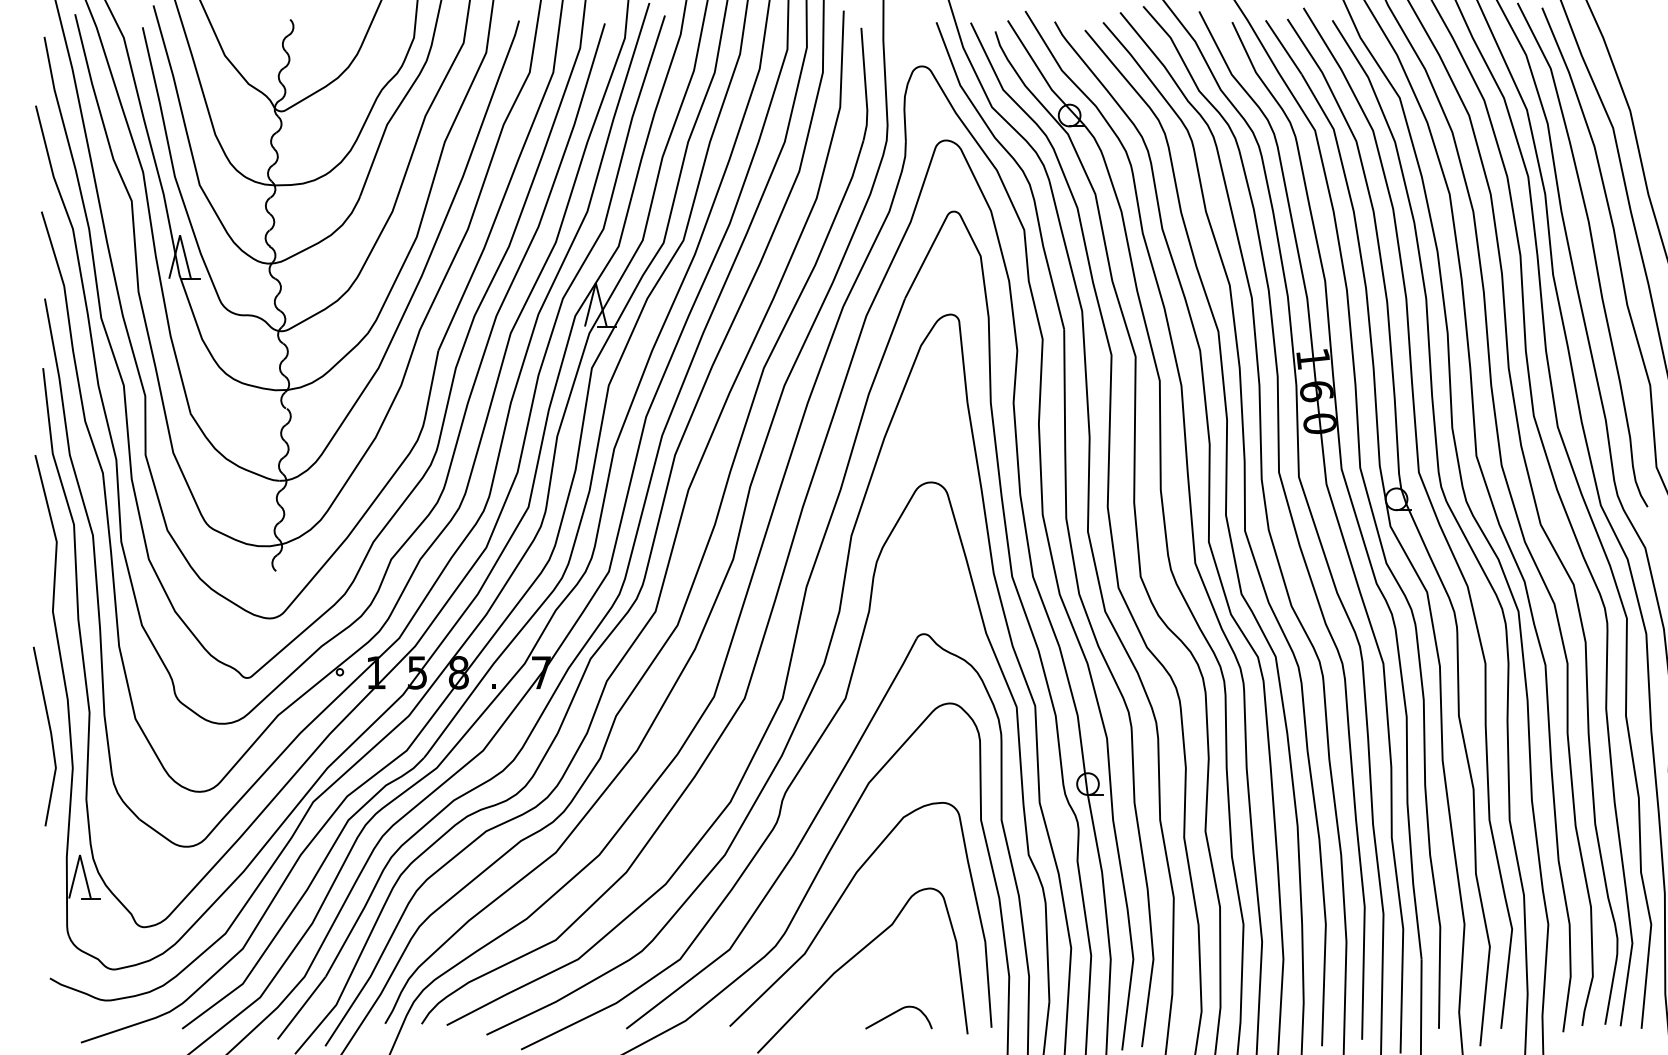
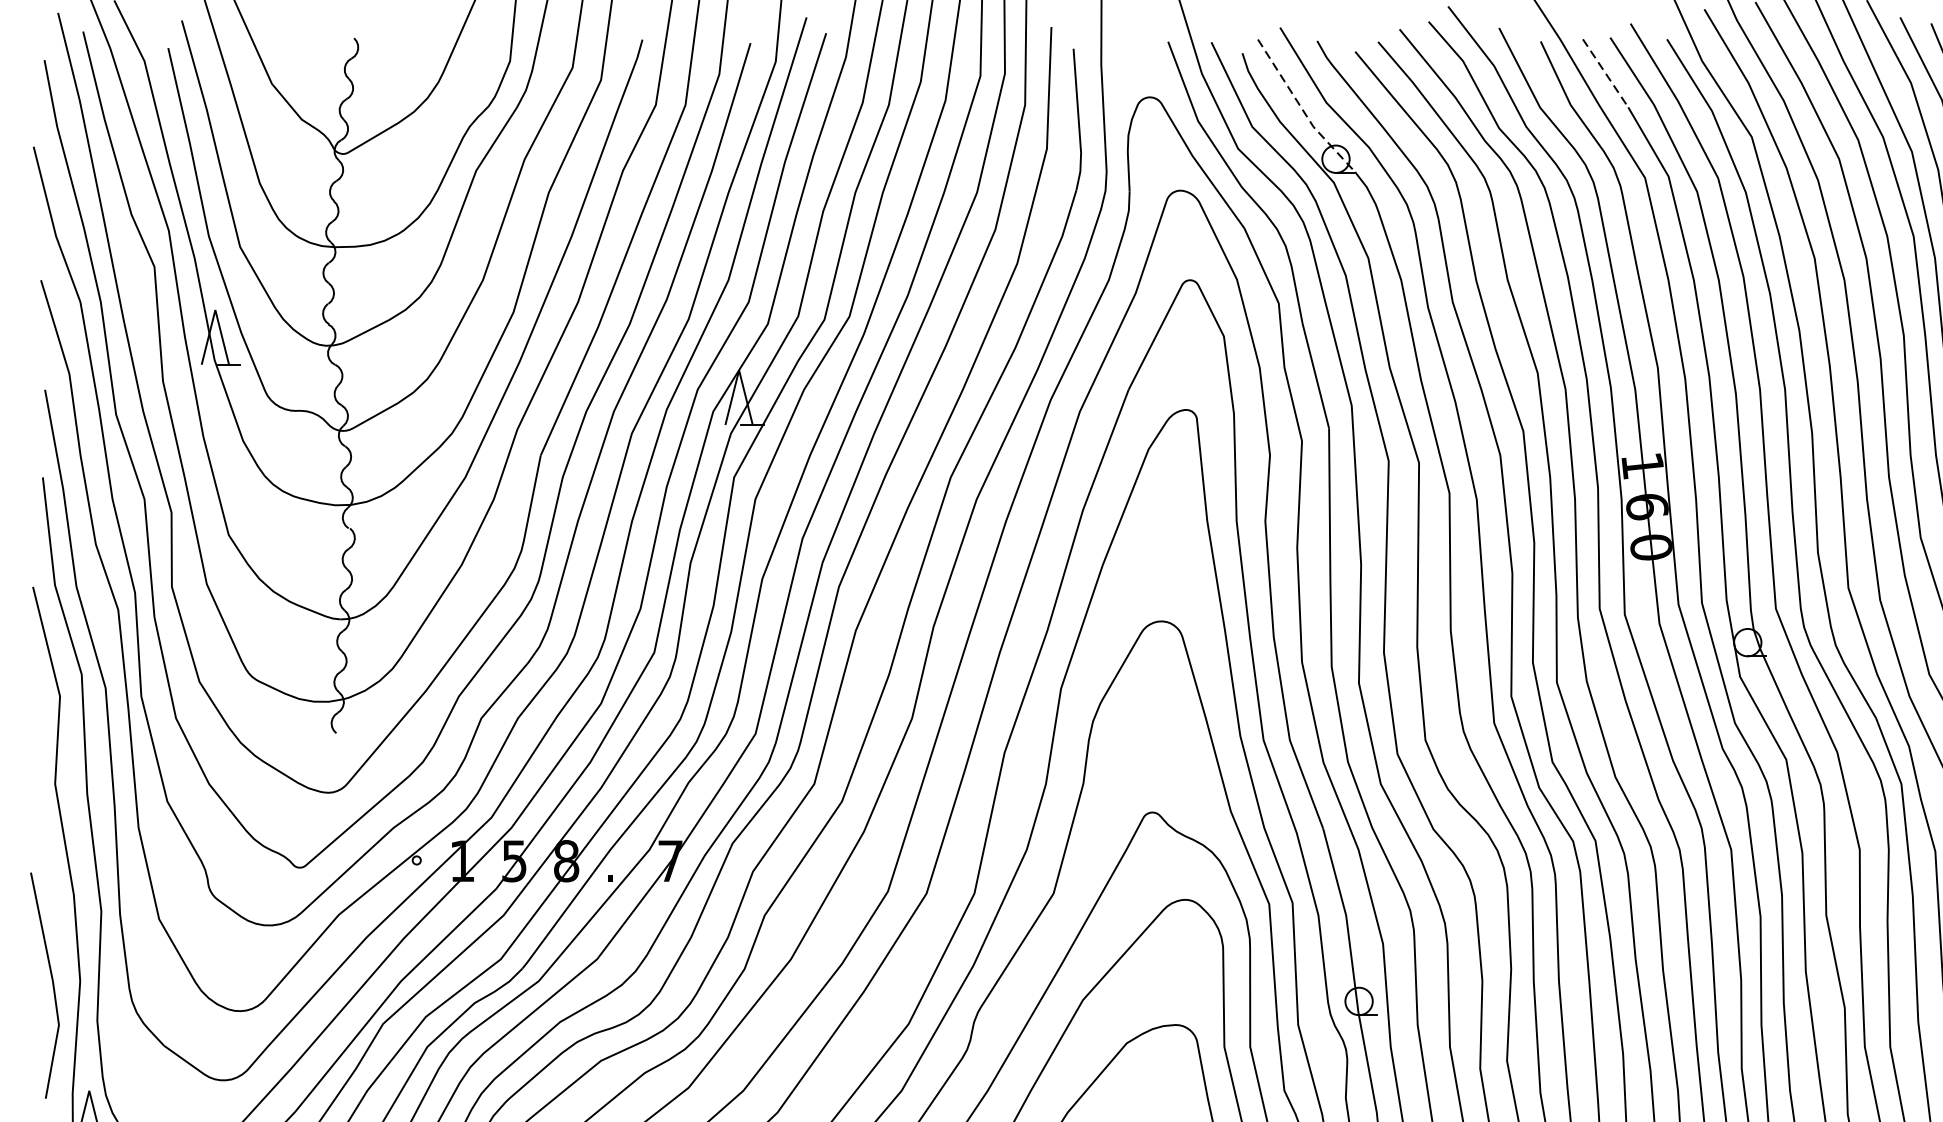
line: (1283, 47) -> (1605, 73), solid -> dashed
line: (1043, 76) -> (1303, 110), solid -> dashed
line: (50, 736) -> (52, 985), moved

